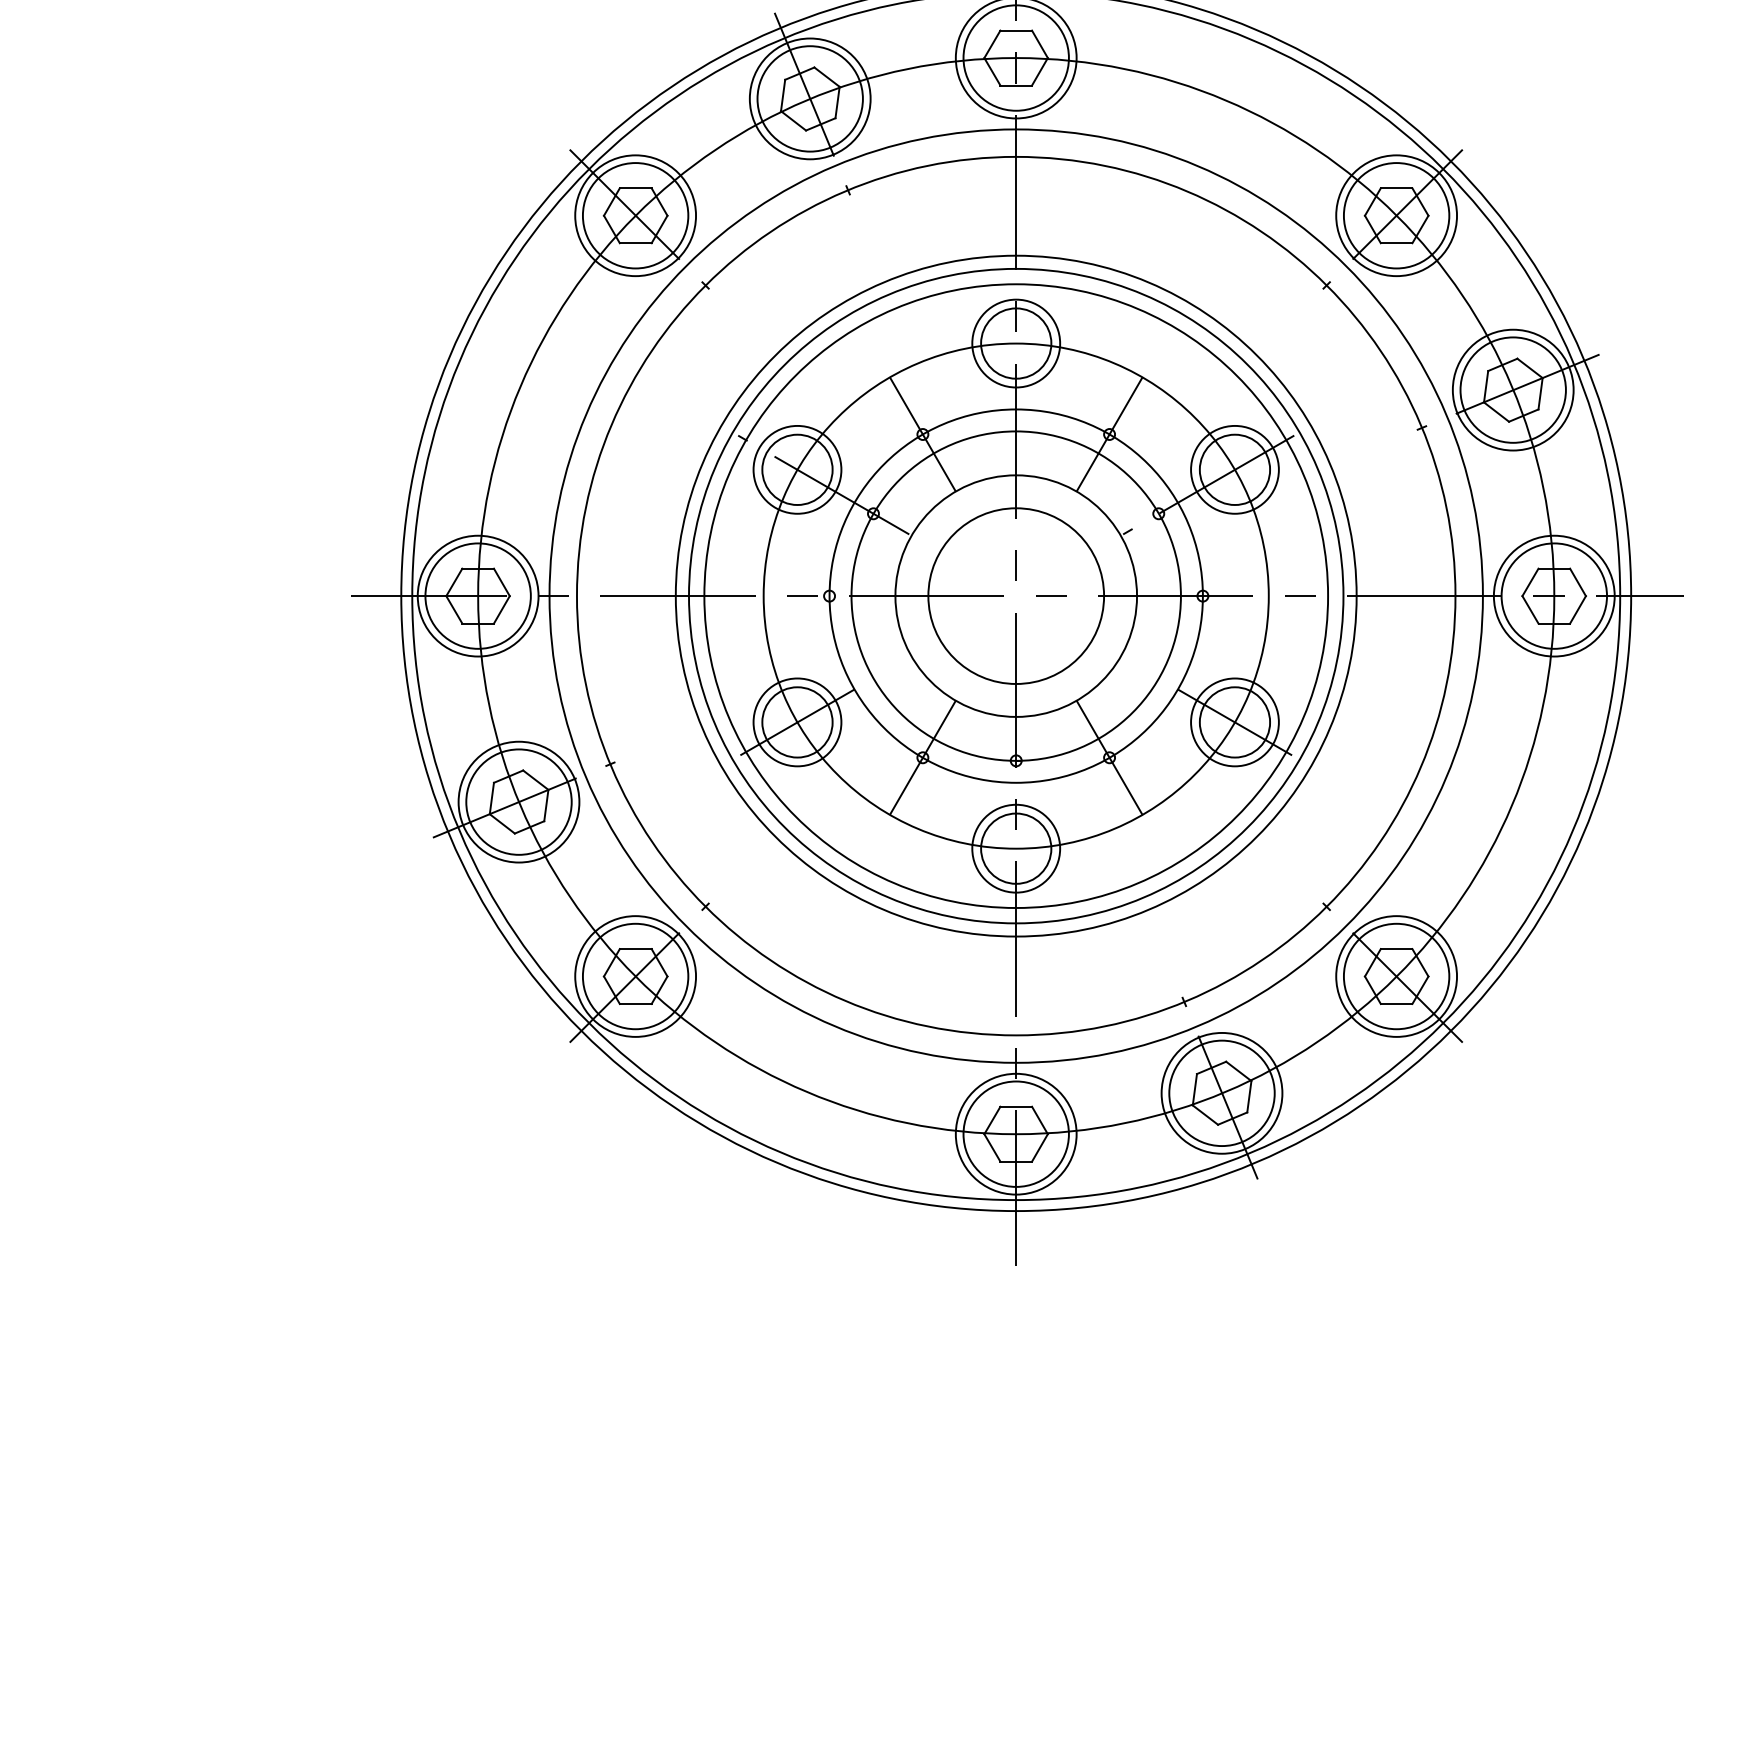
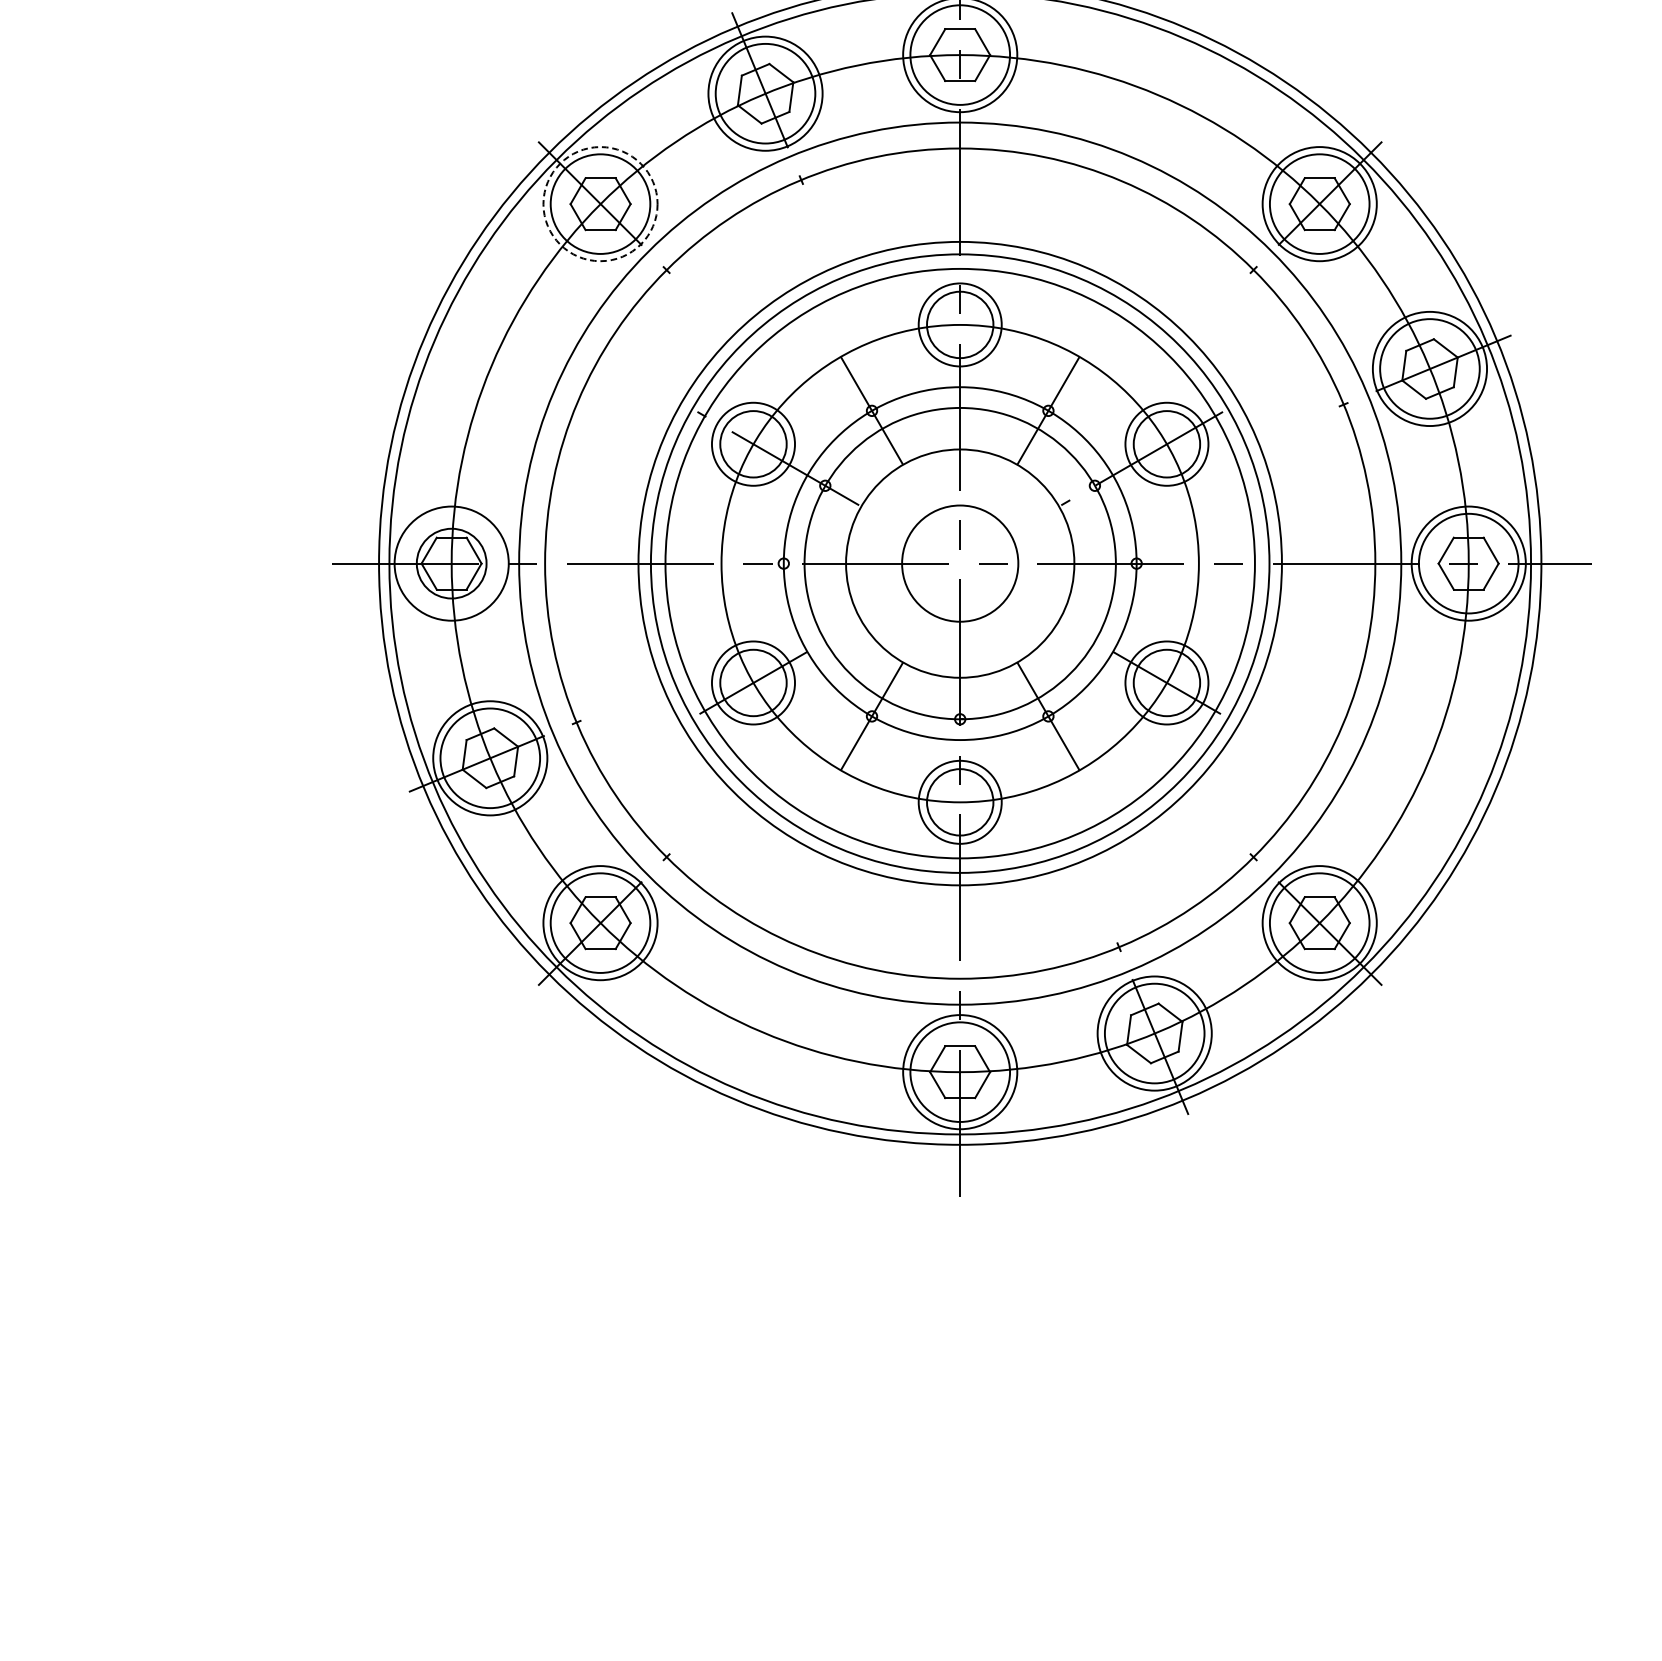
circle: (635, 215) -> (600, 203), solid -> dashed
circle: (477, 595) -> (451, 563), size x0.7
circle: (1016, 595) -> (960, 563), size x0.7

